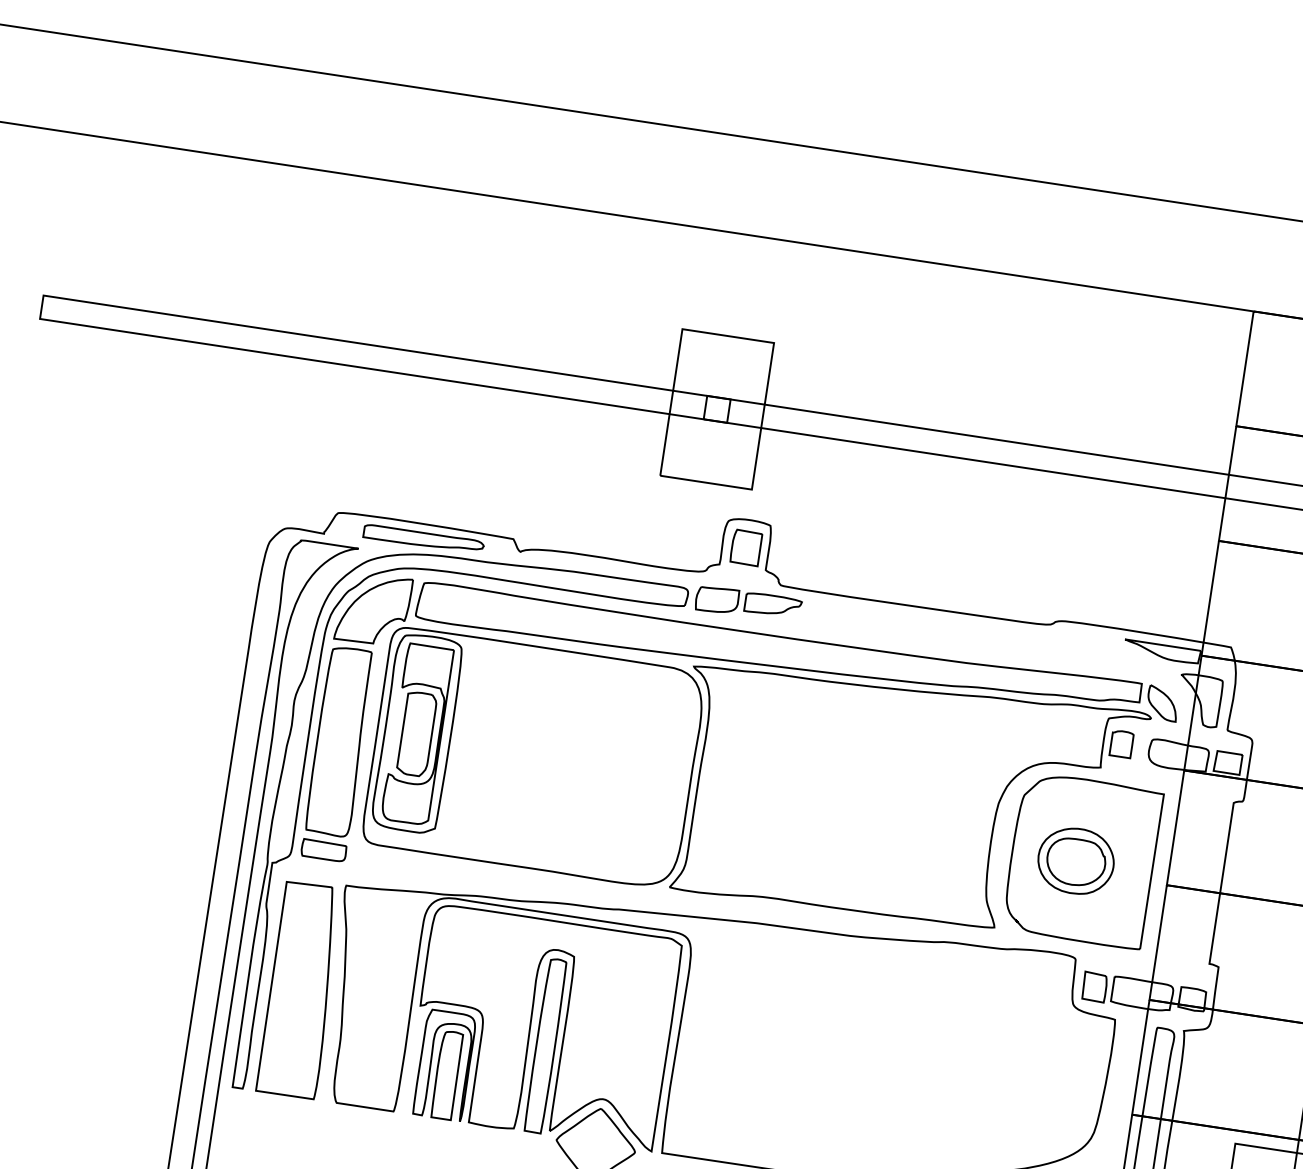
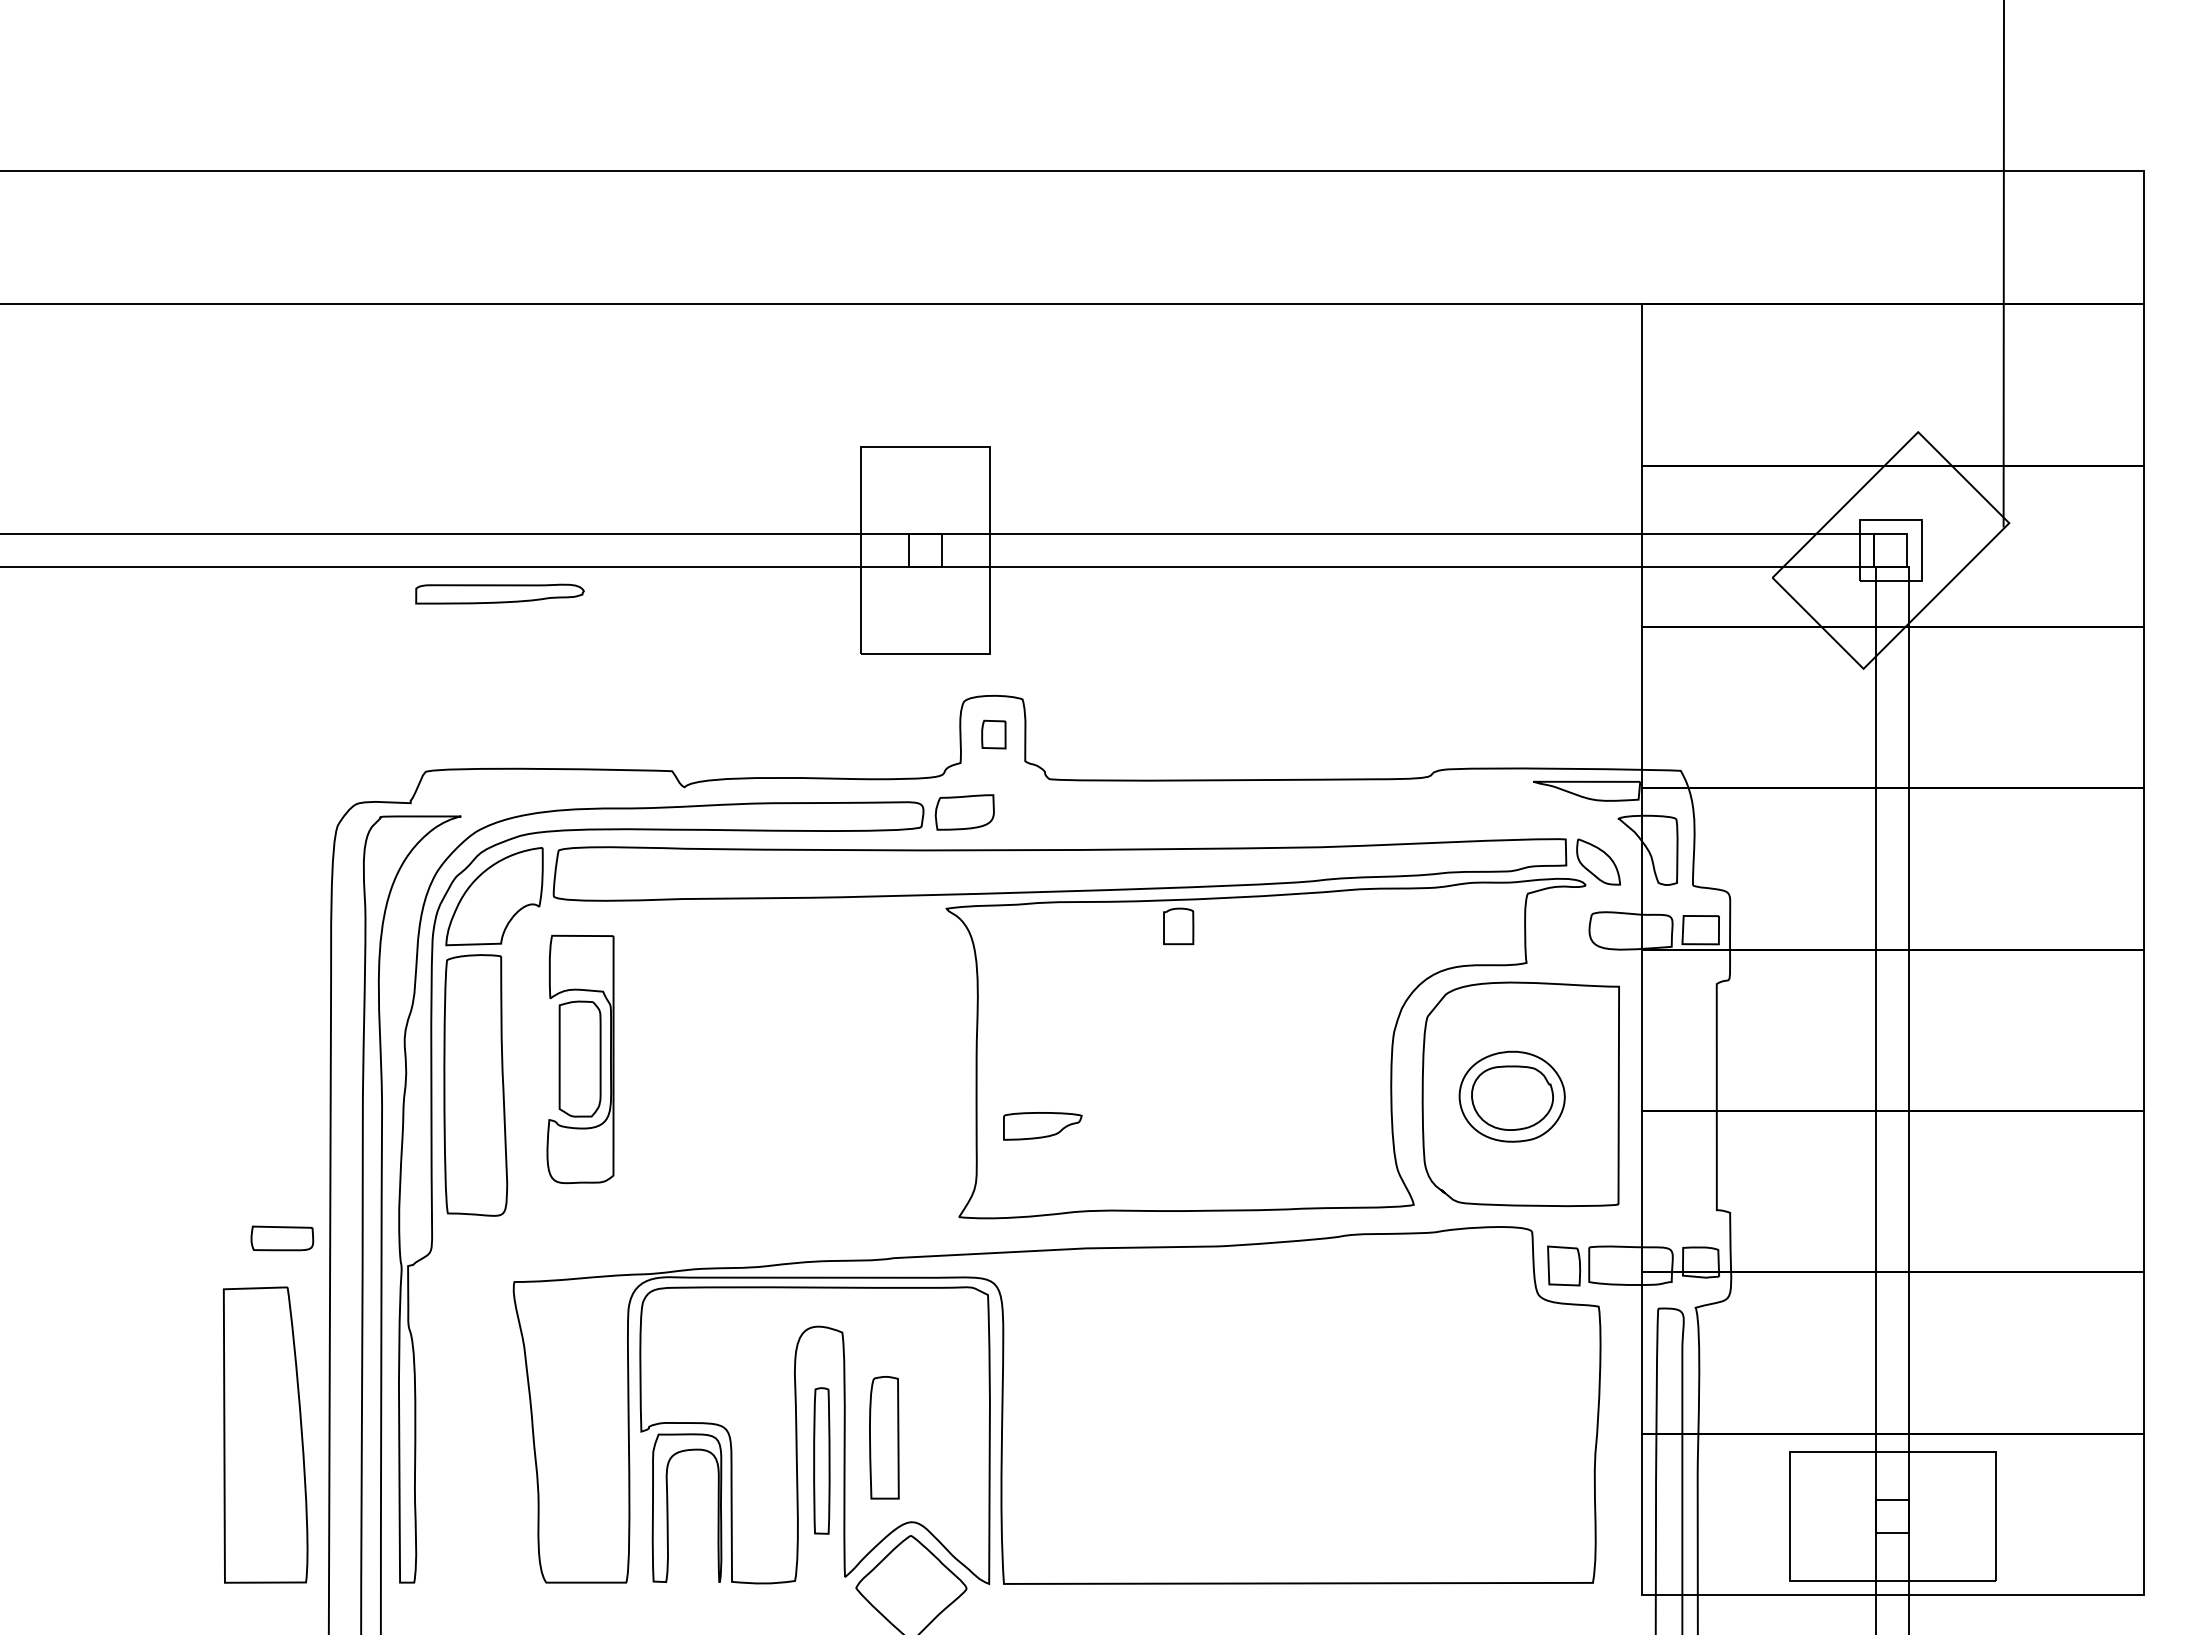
part: (423, 538) -> (499, 593), moved
part: (746, 547) -> (993, 734), size x0.6
part: (772, 605) -> (1042, 1126), moved
part: (1121, 744) -> (1178, 926), moved
part: (533, 757) -> (745, 1067), removed
part: (324, 850) -> (282, 1238), moved
part: (300, 989) -> (265, 1434), moved
part: (545, 1045) -> (821, 1460), size x0.6
part: (447, 1075) -> (884, 1437), moved

